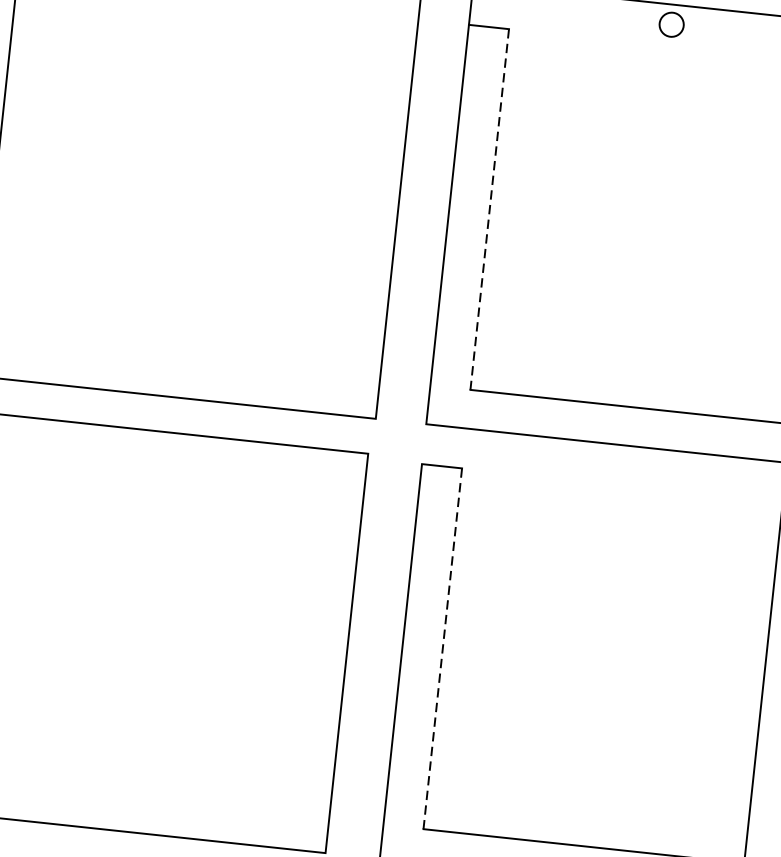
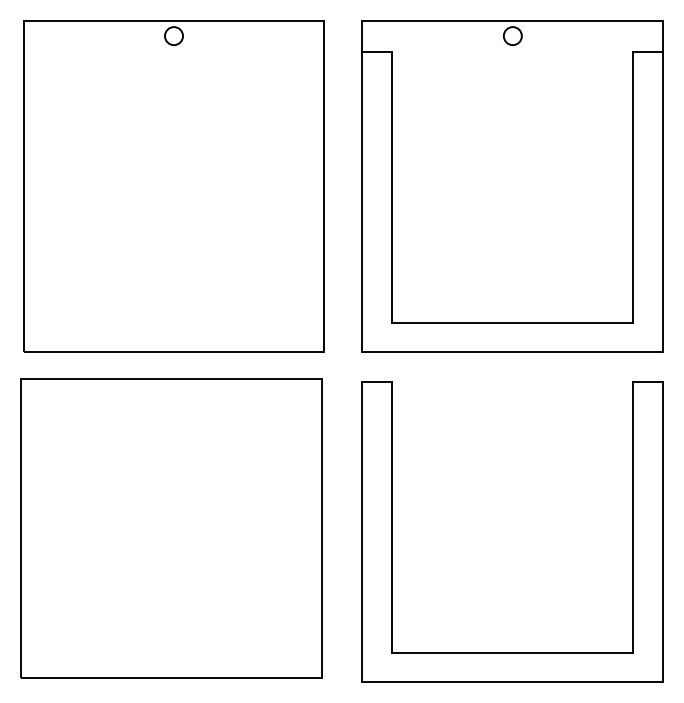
line: (489, 210) -> (392, 188), dashed -> solid
line: (442, 650) -> (392, 518), dashed -> solid

